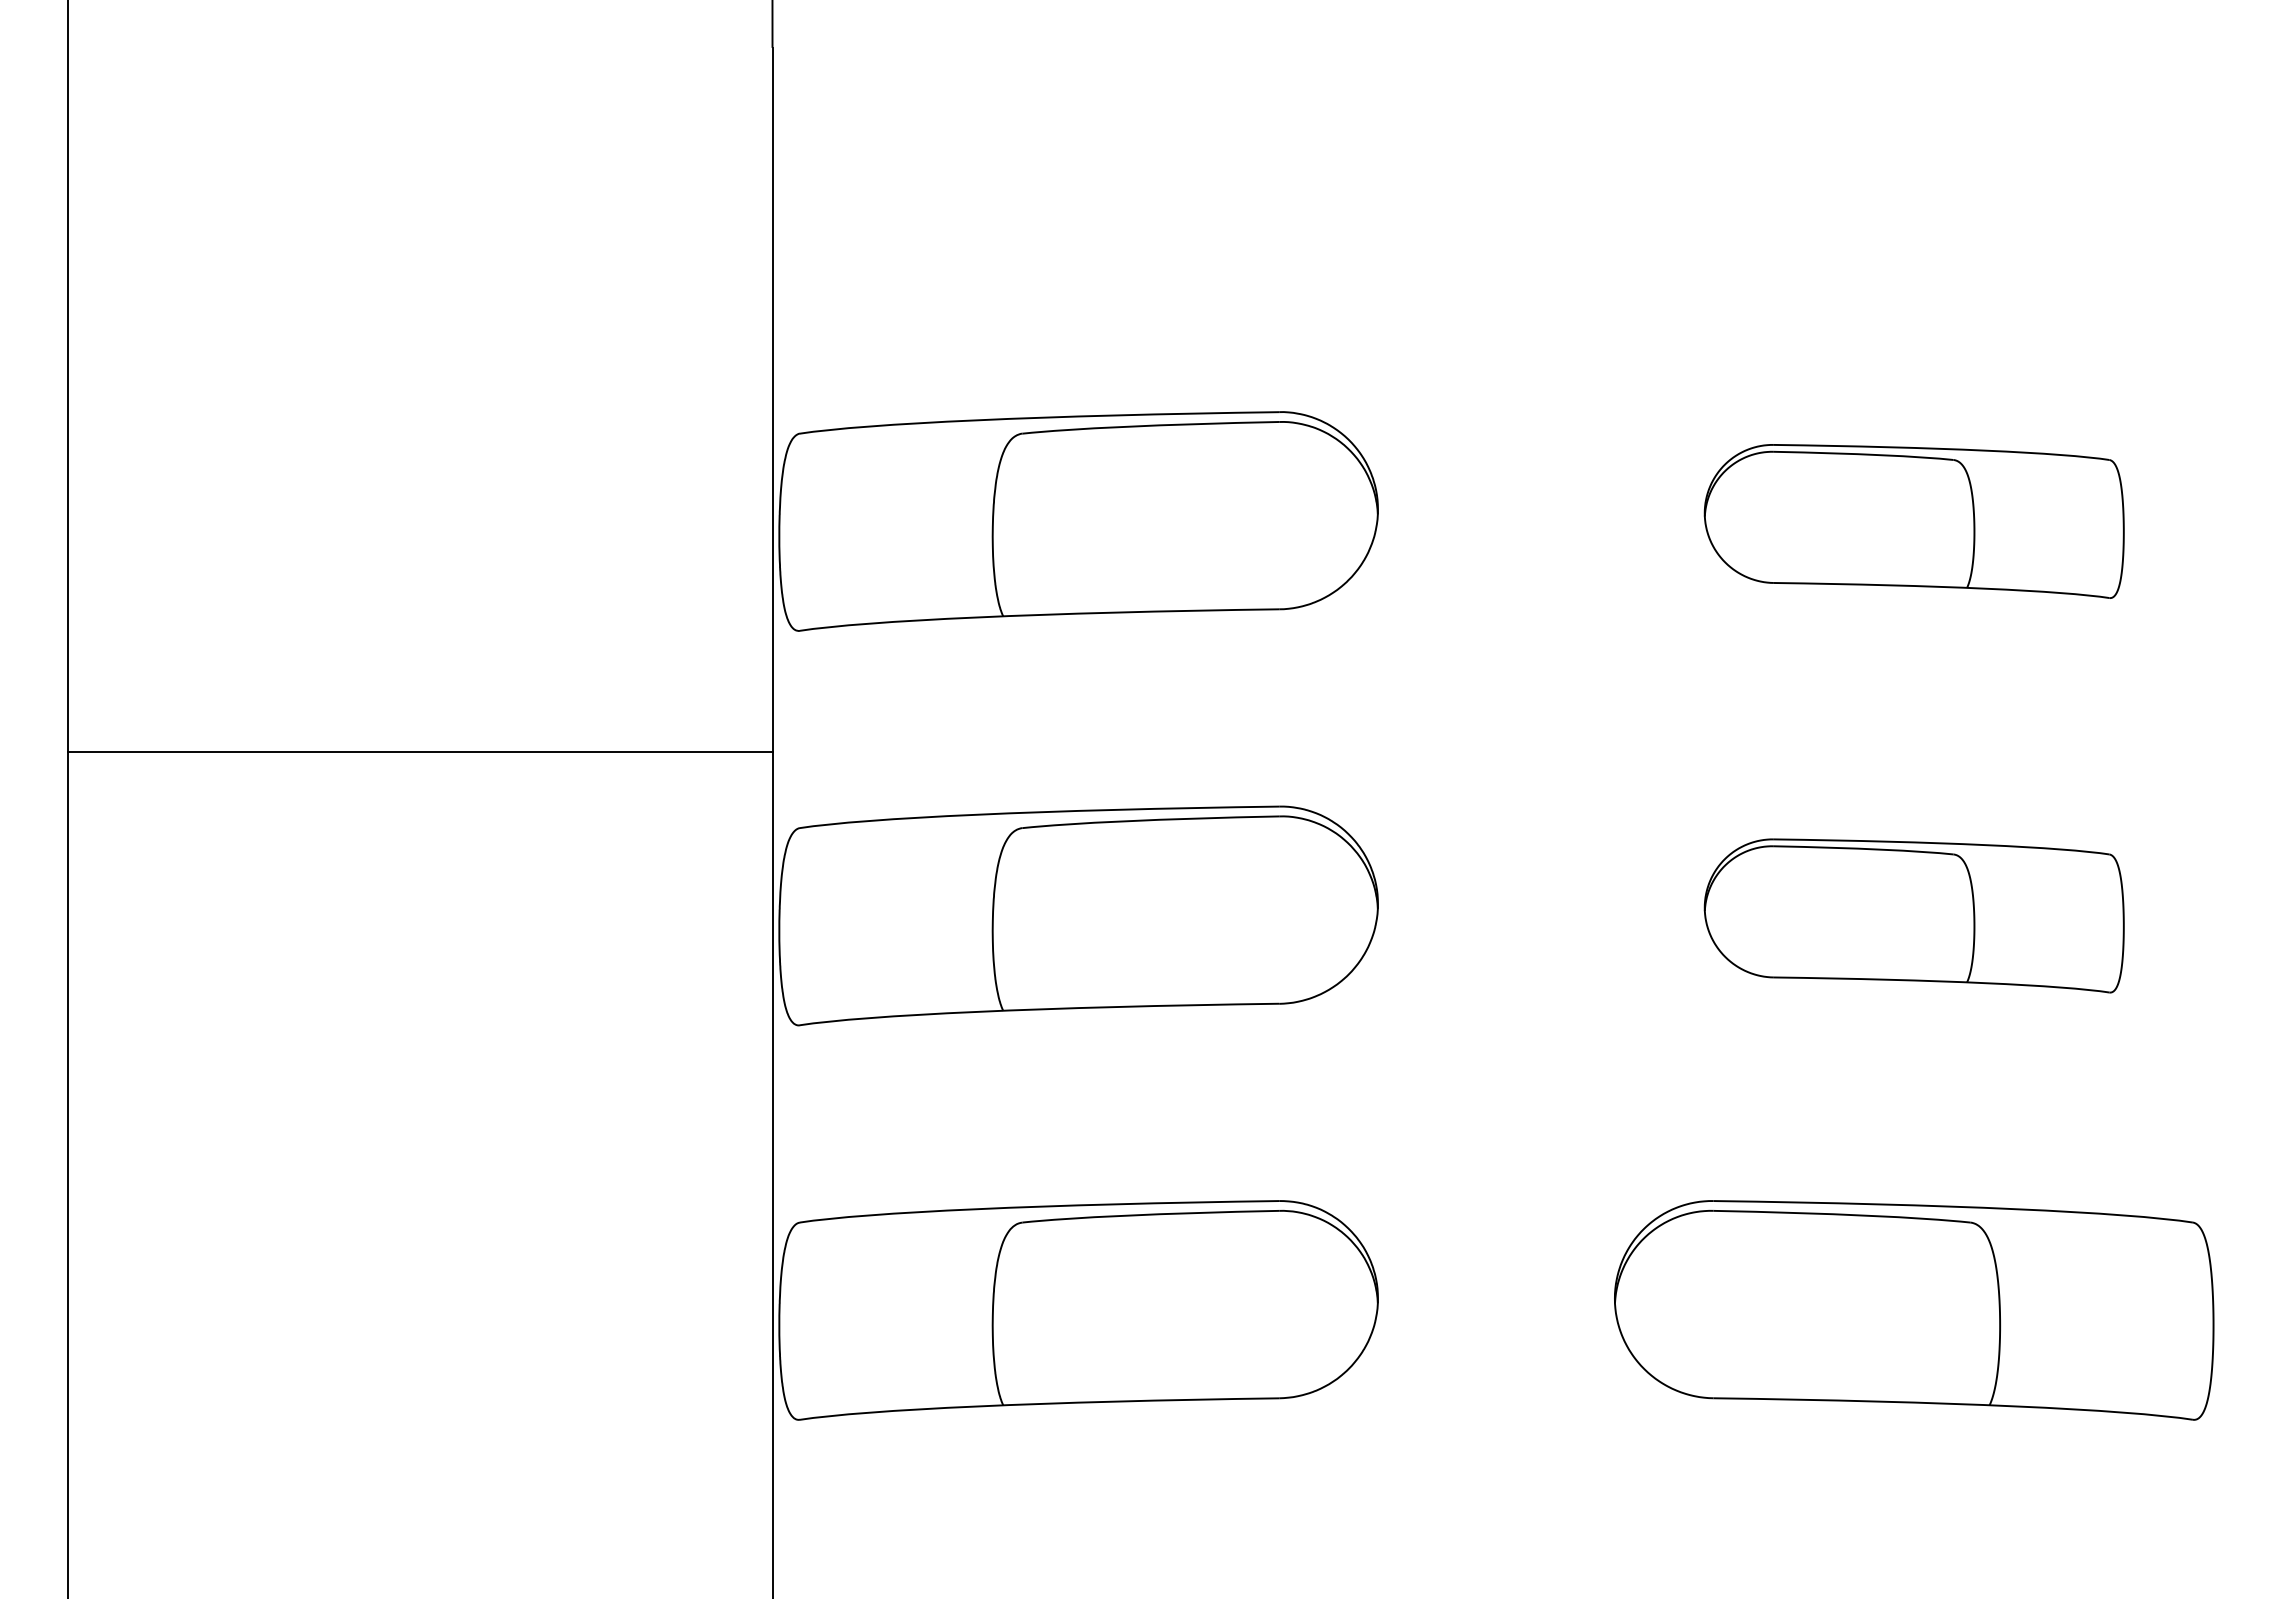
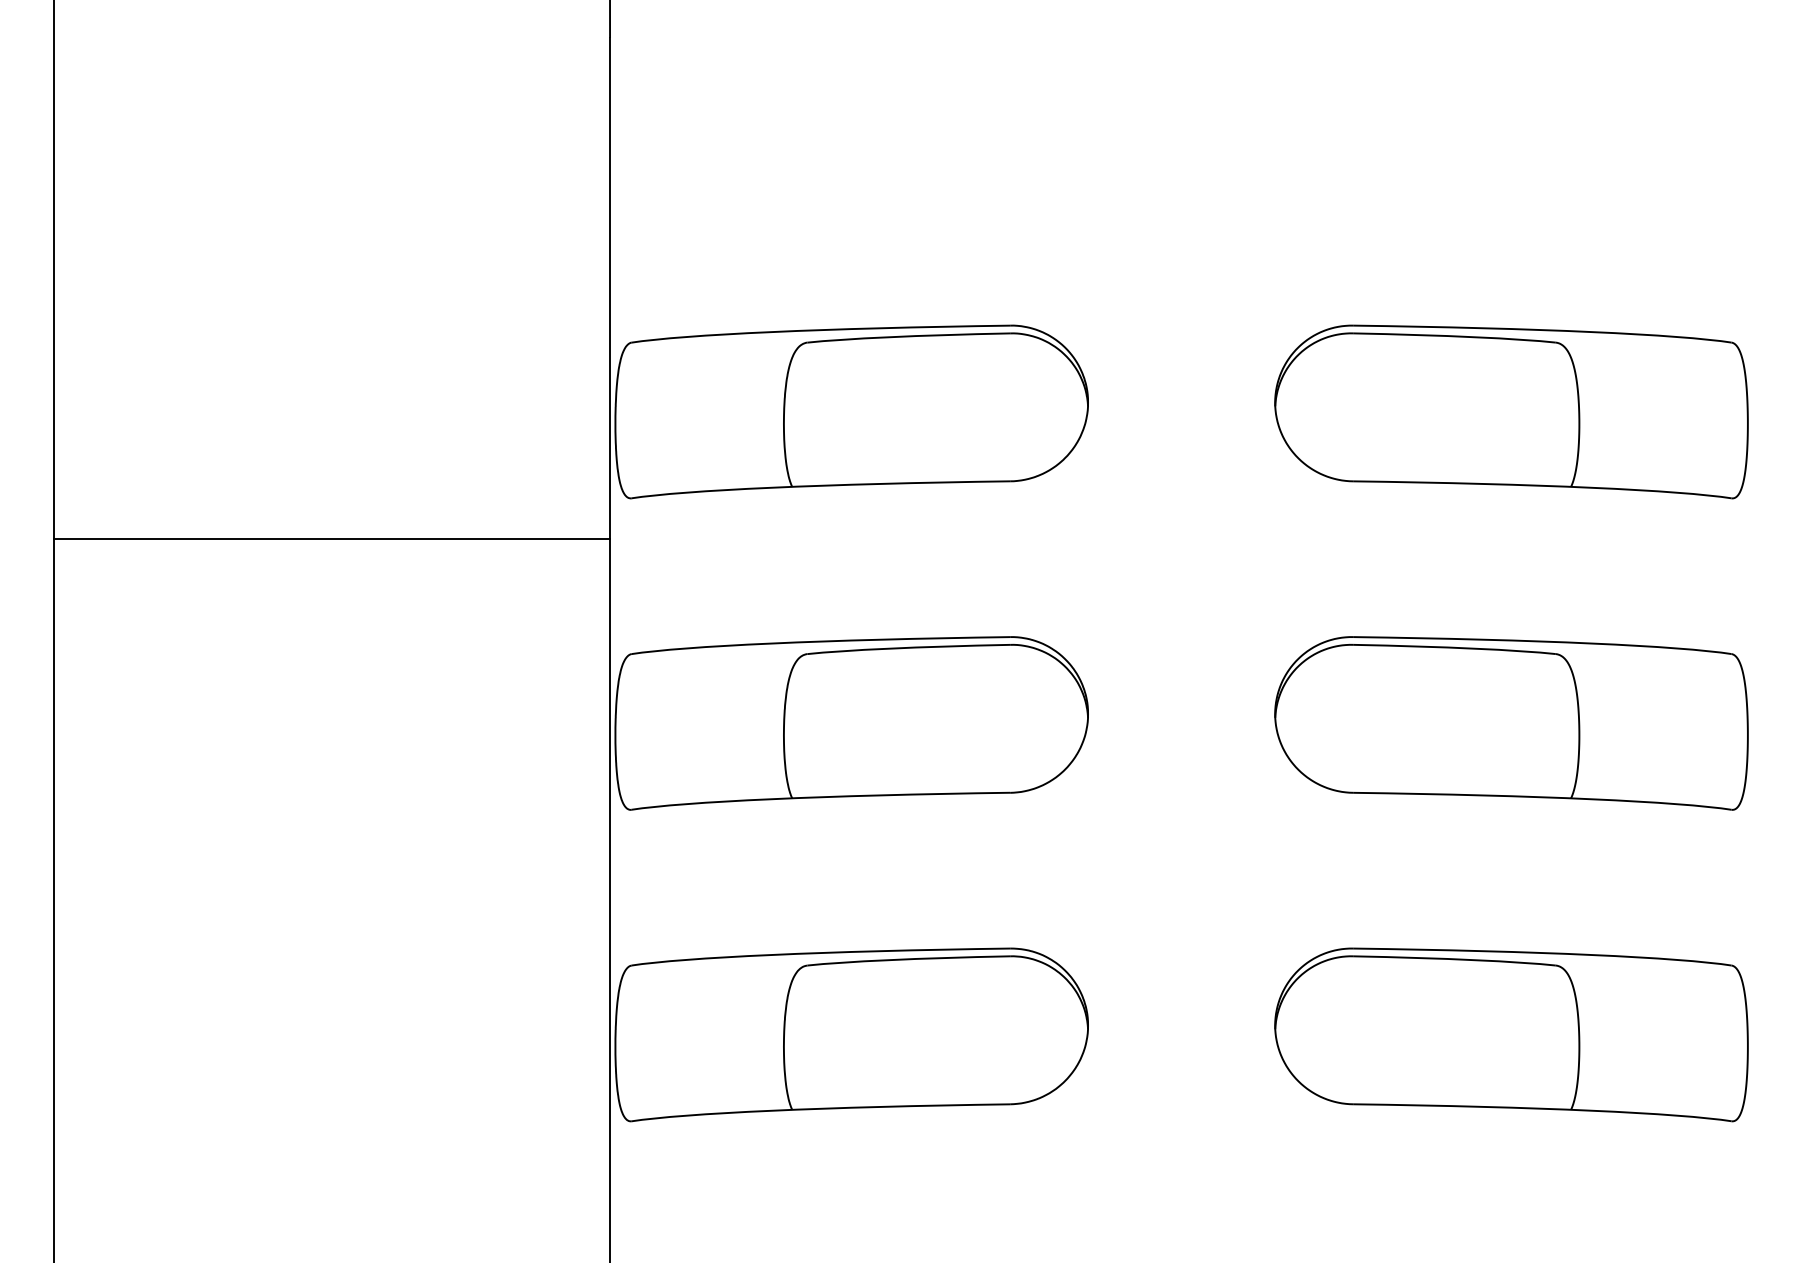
part: (1914, 521) -> (1511, 411), size x1.43
line: (420, 751) -> (332, 538), moved
part: (1914, 915) -> (1511, 723), size x1.43

